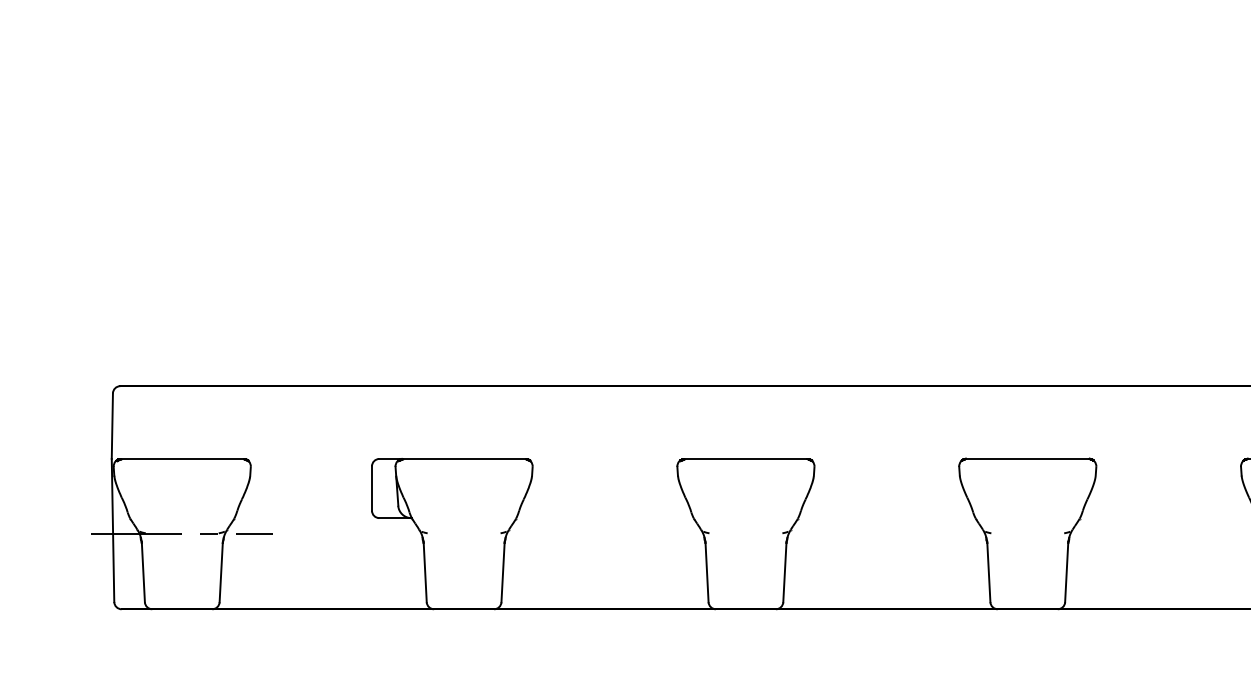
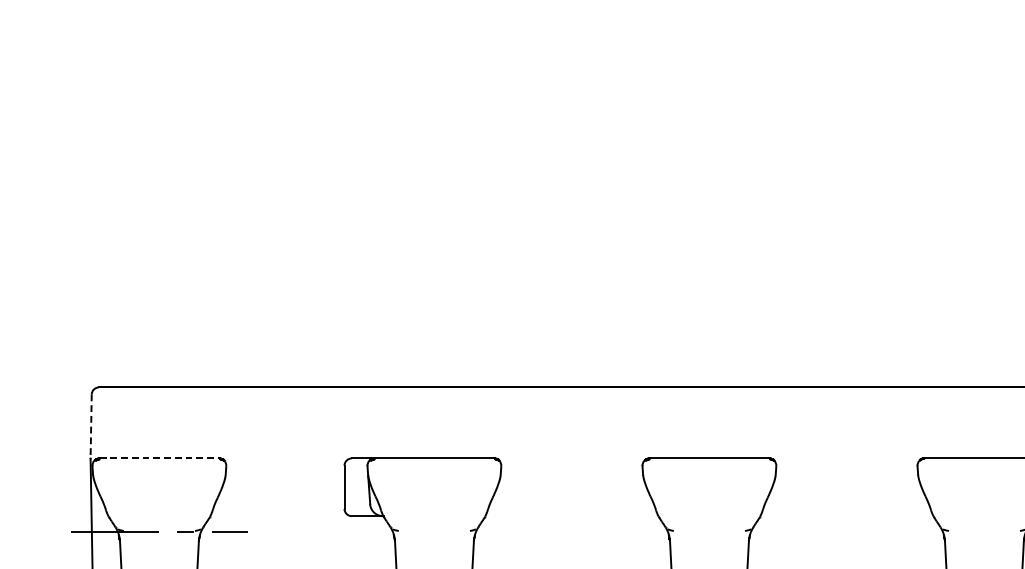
line: (112, 426) -> (91, 426), solid -> dashed
line: (182, 458) -> (159, 457), solid -> dashed

